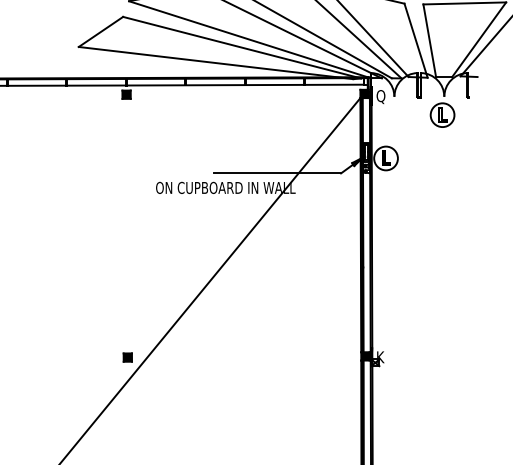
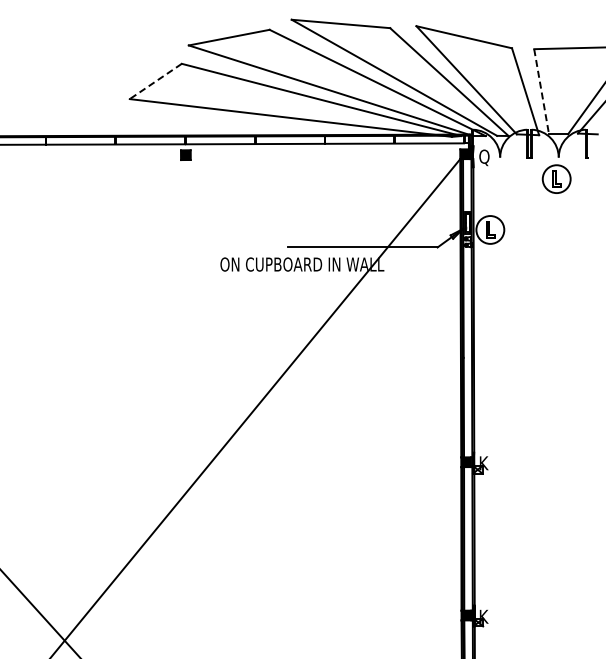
line: (100, 31) -> (155, 81), solid -> dashed
line: (429, 41) -> (541, 92), solid -> dashed
part: (127, 357) -> (187, 463), removed

